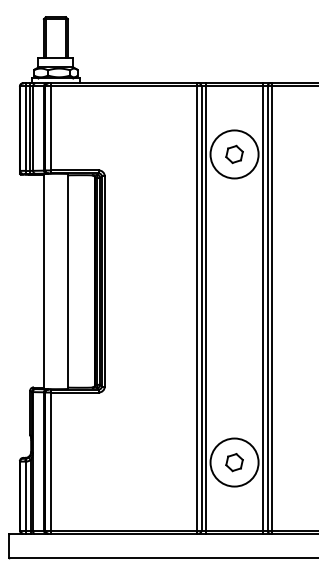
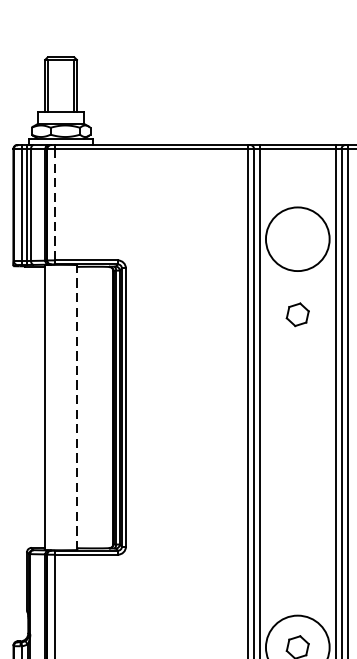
line: (51, 128) -> (55, 204), solid -> dashed
part: (234, 154) -> (297, 314), moved
line: (67, 281) -> (76, 407), solid -> dashed

